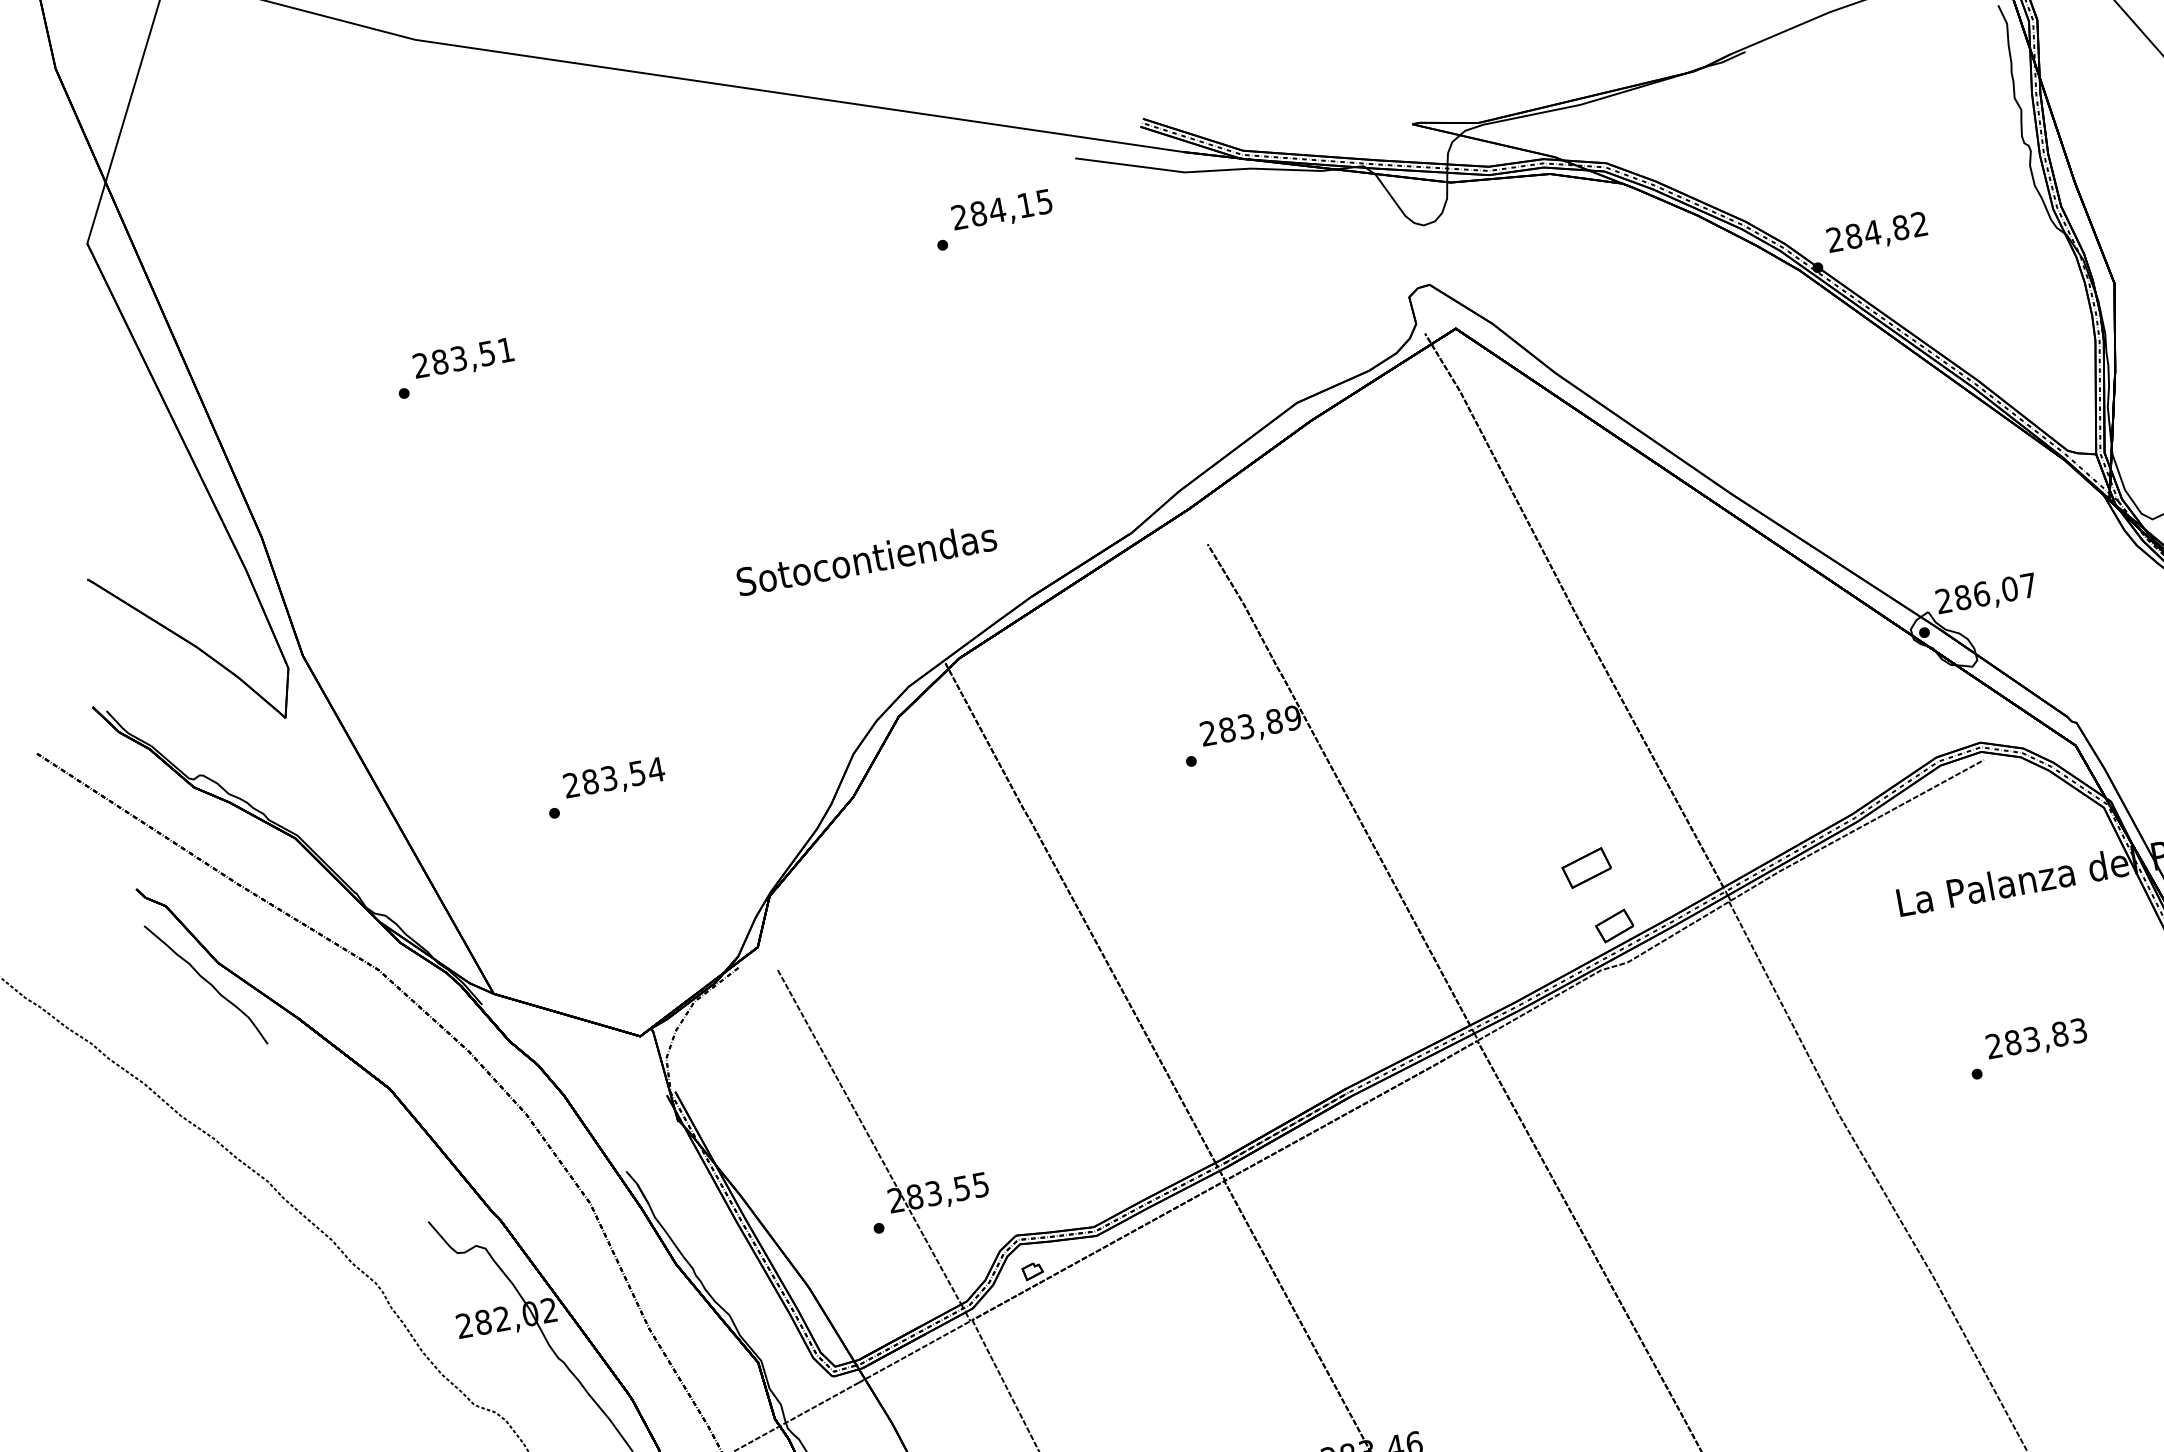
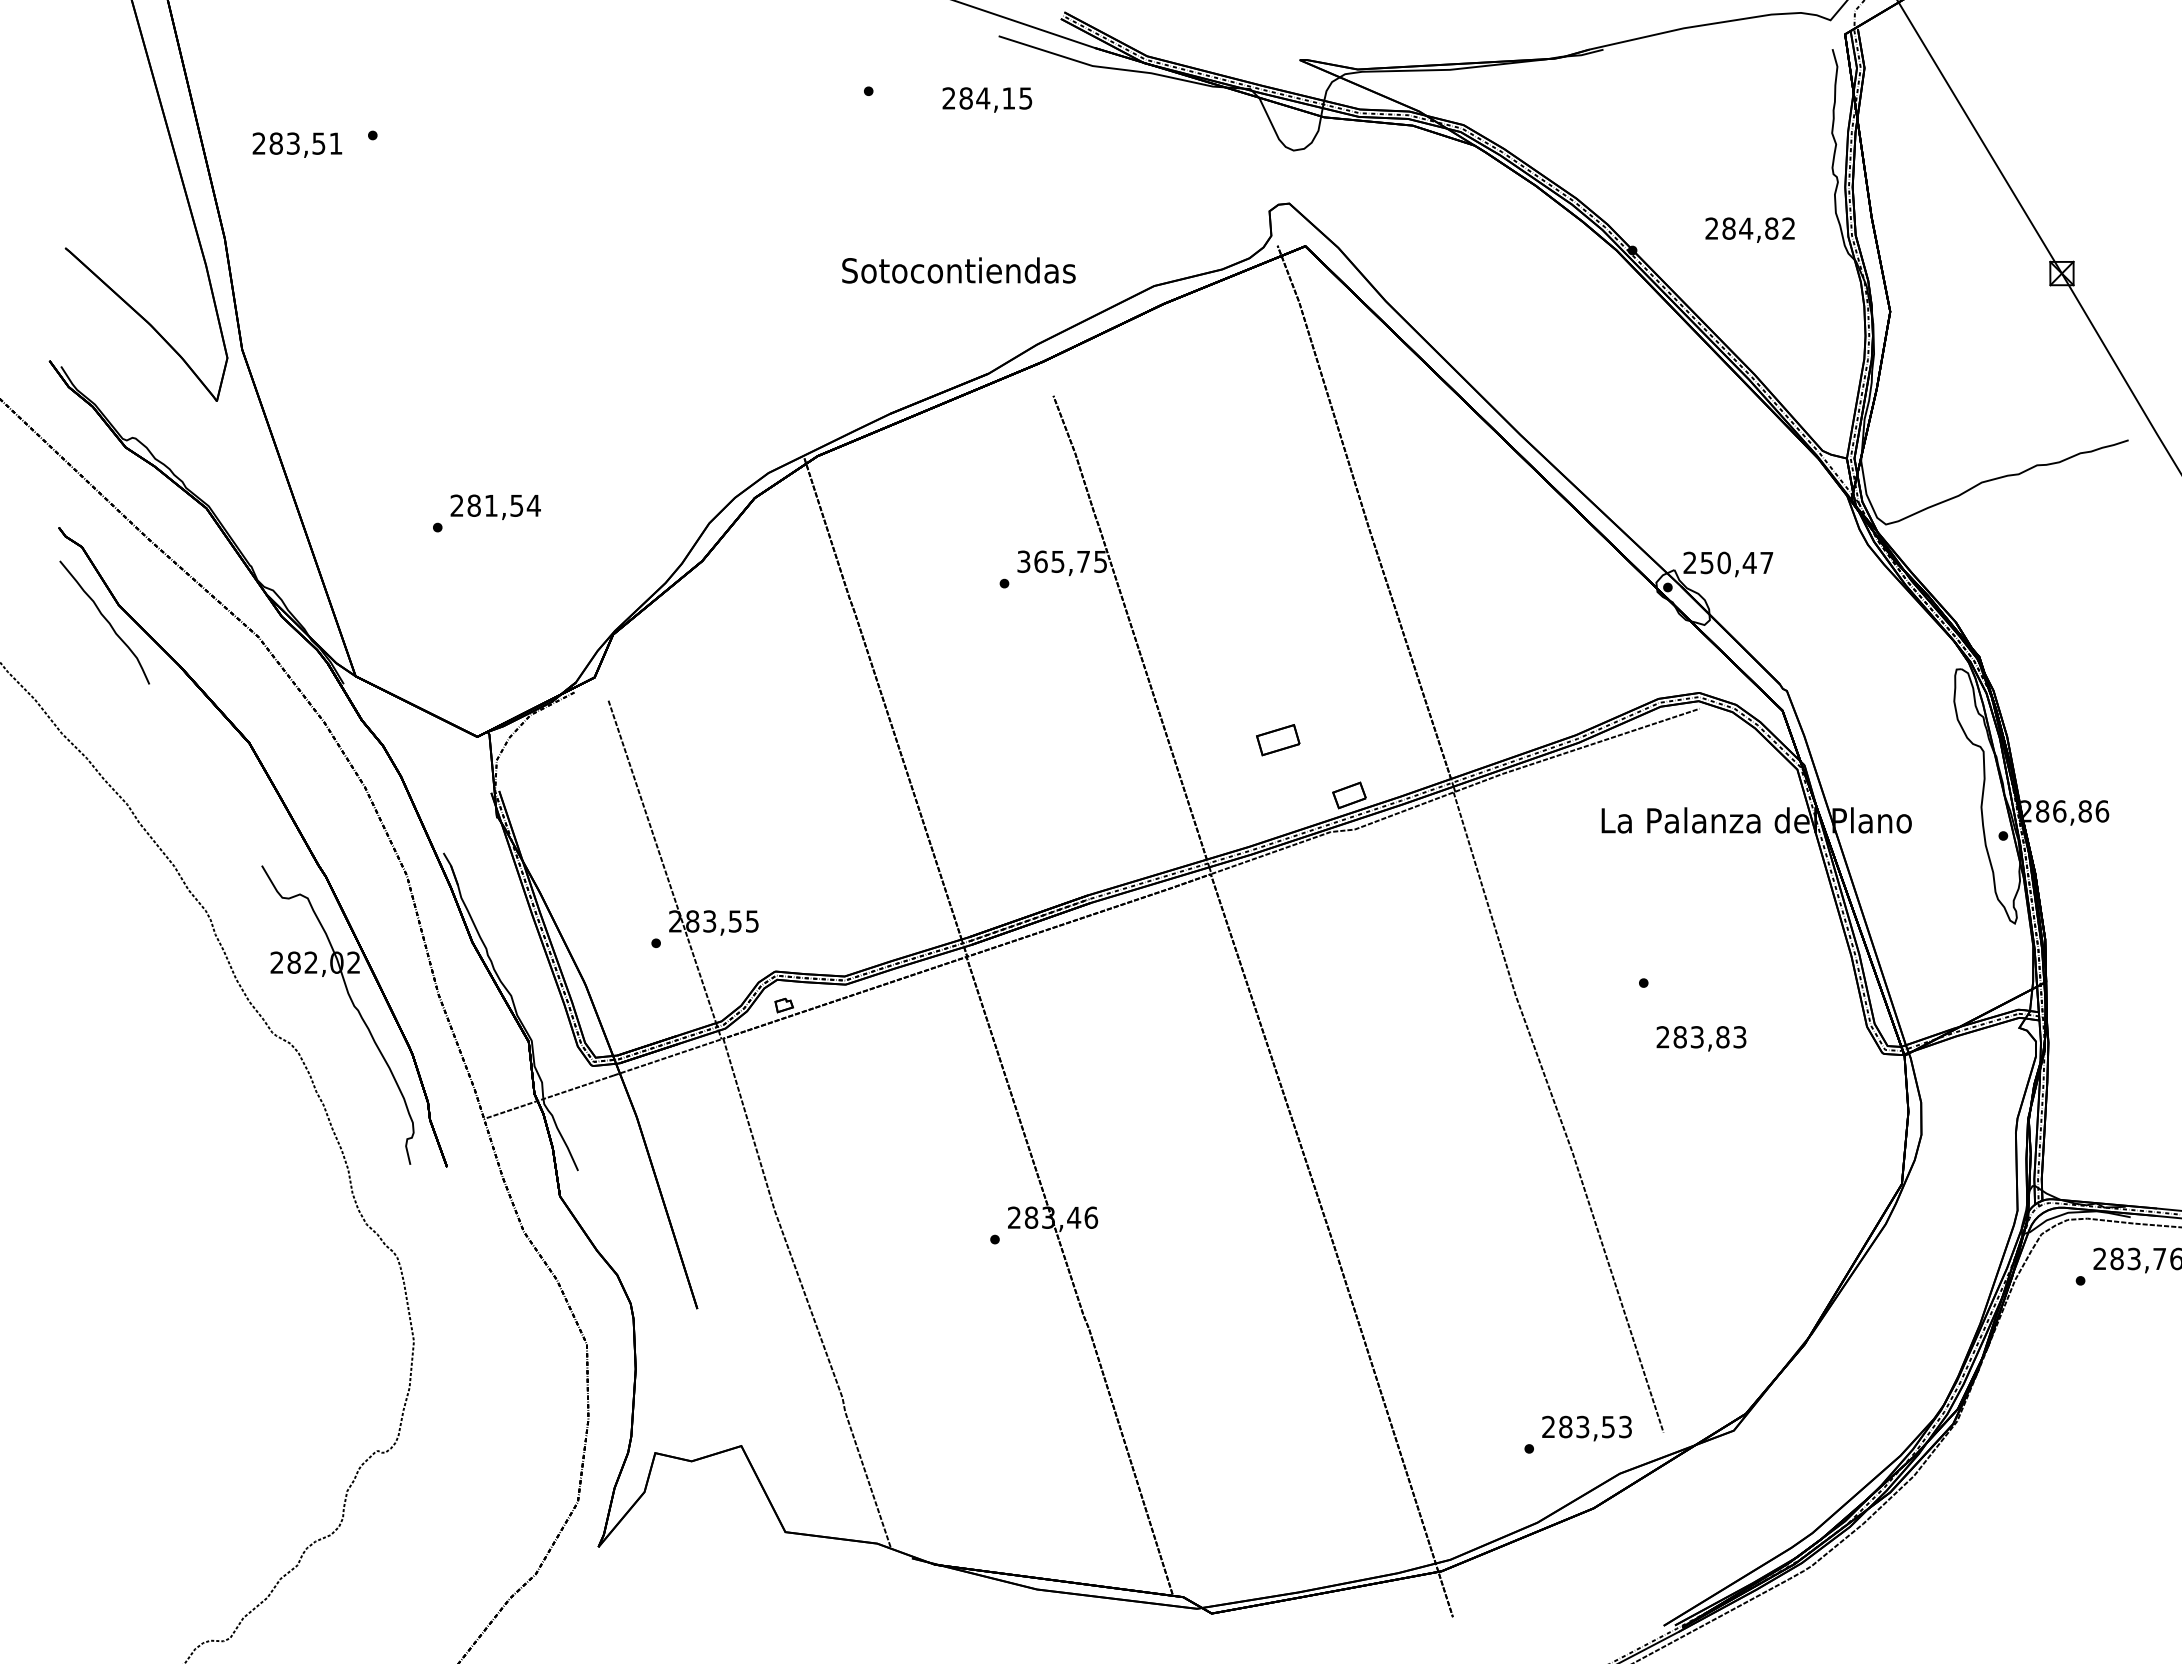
text: (1002, 210) -> (987, 99), moved
text: (1876, 233) -> (1749, 229), moved
text: (463, 358) -> (297, 144), moved
text: (866, 559) -> (958, 270), moved
text: (1986, 592) -> (1728, 562), 286,07 -> 250,47
text: (1250, 725) -> (1062, 561), 283,89 -> 365,75
text: (608, 778) -> (490, 505), 283,54 -> 281,54
part: (1587, 868) -> (1278, 740), moved
text: (2036, 1039) -> (1701, 1038), moved

